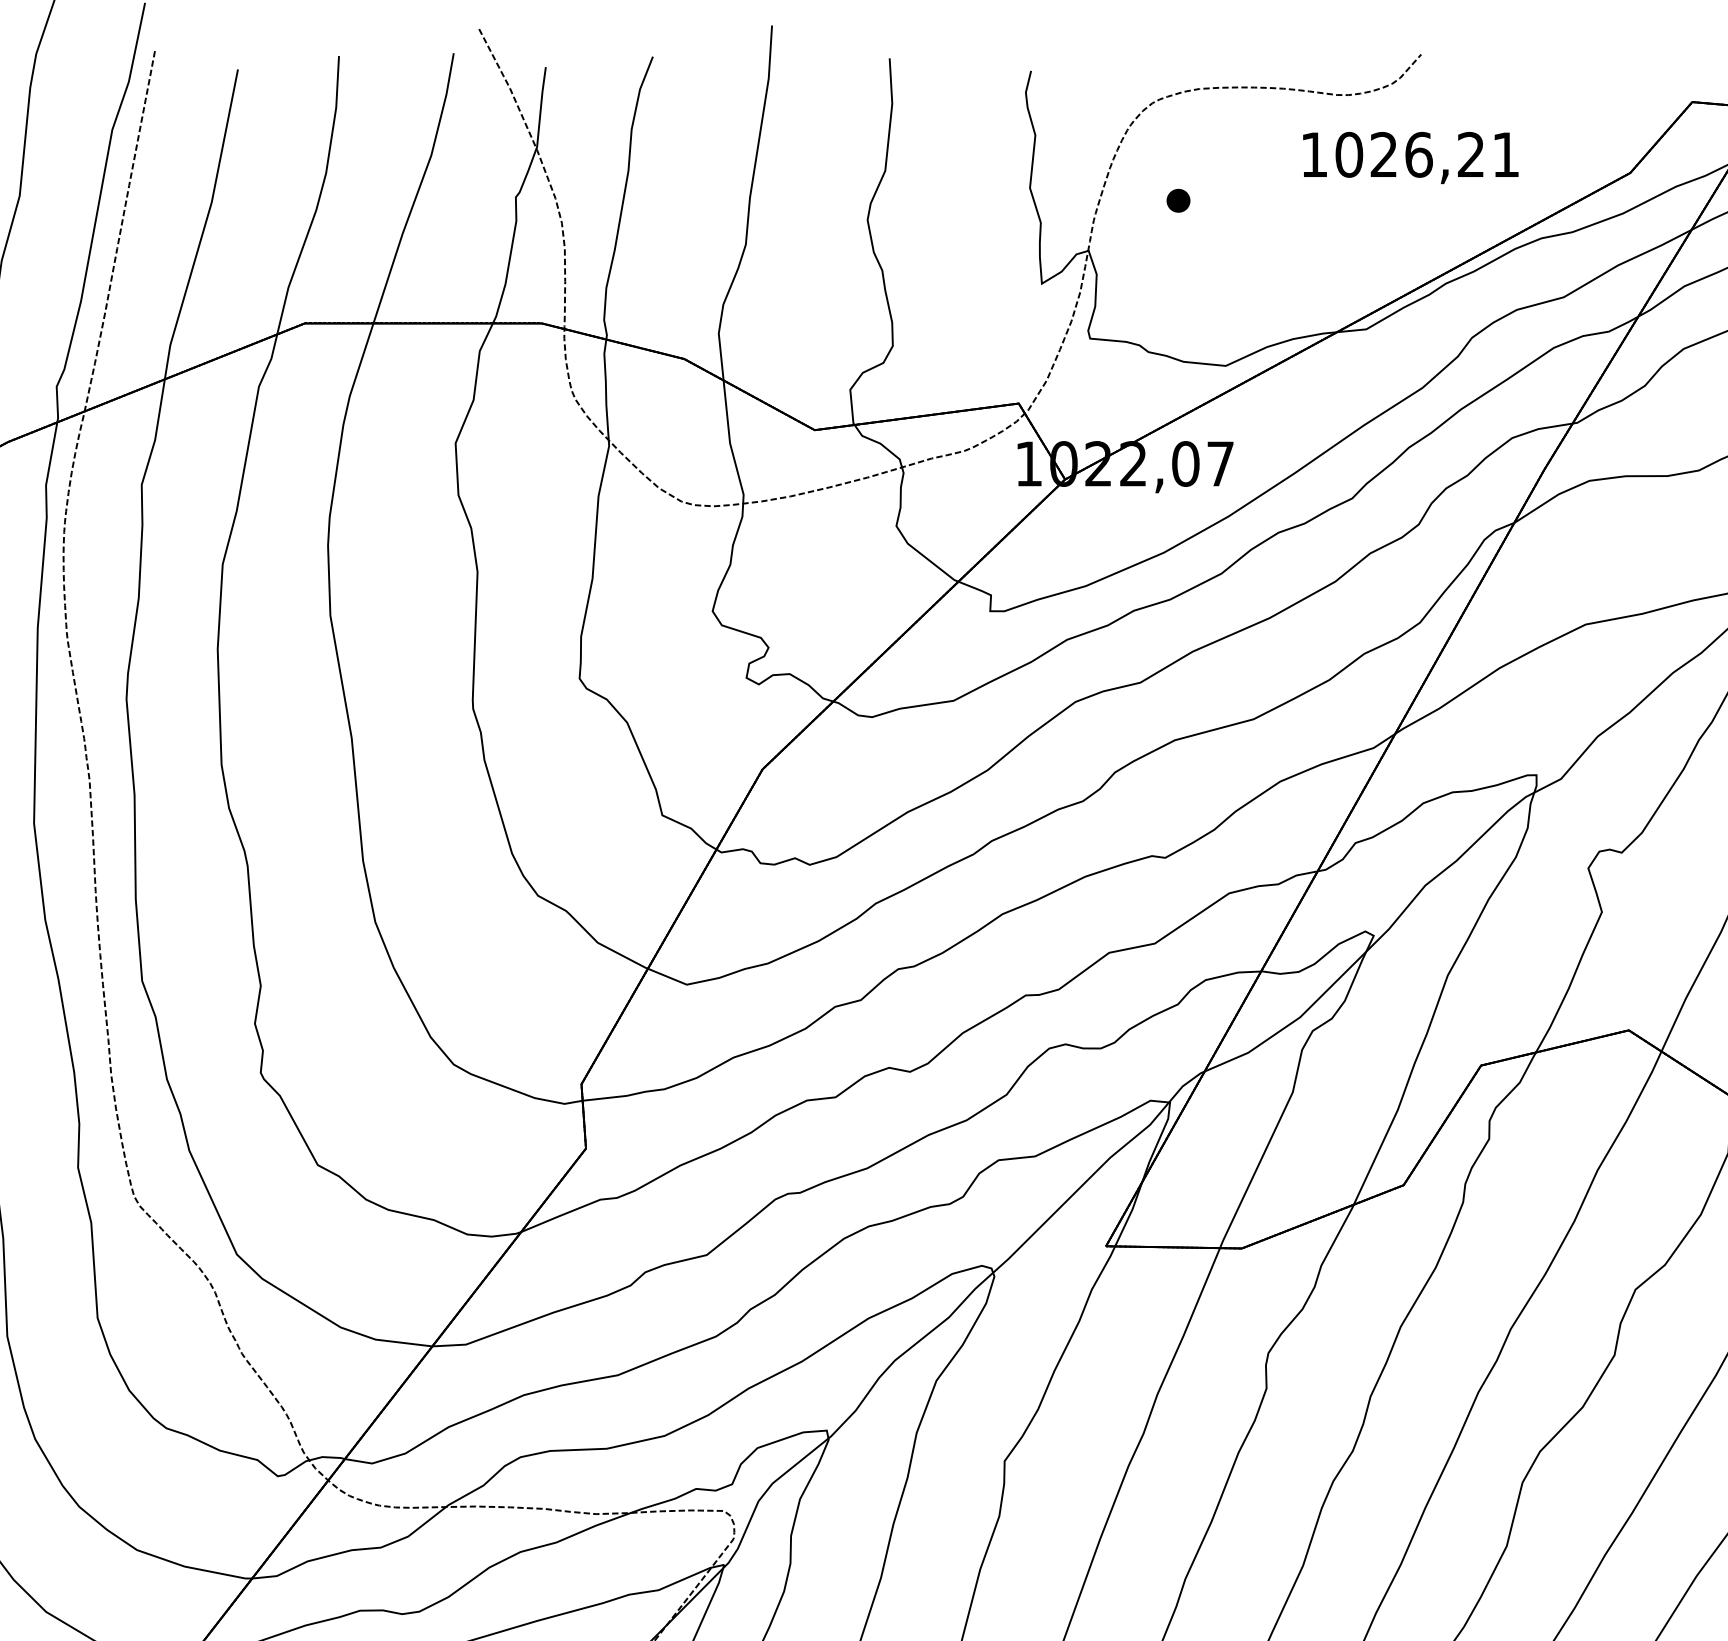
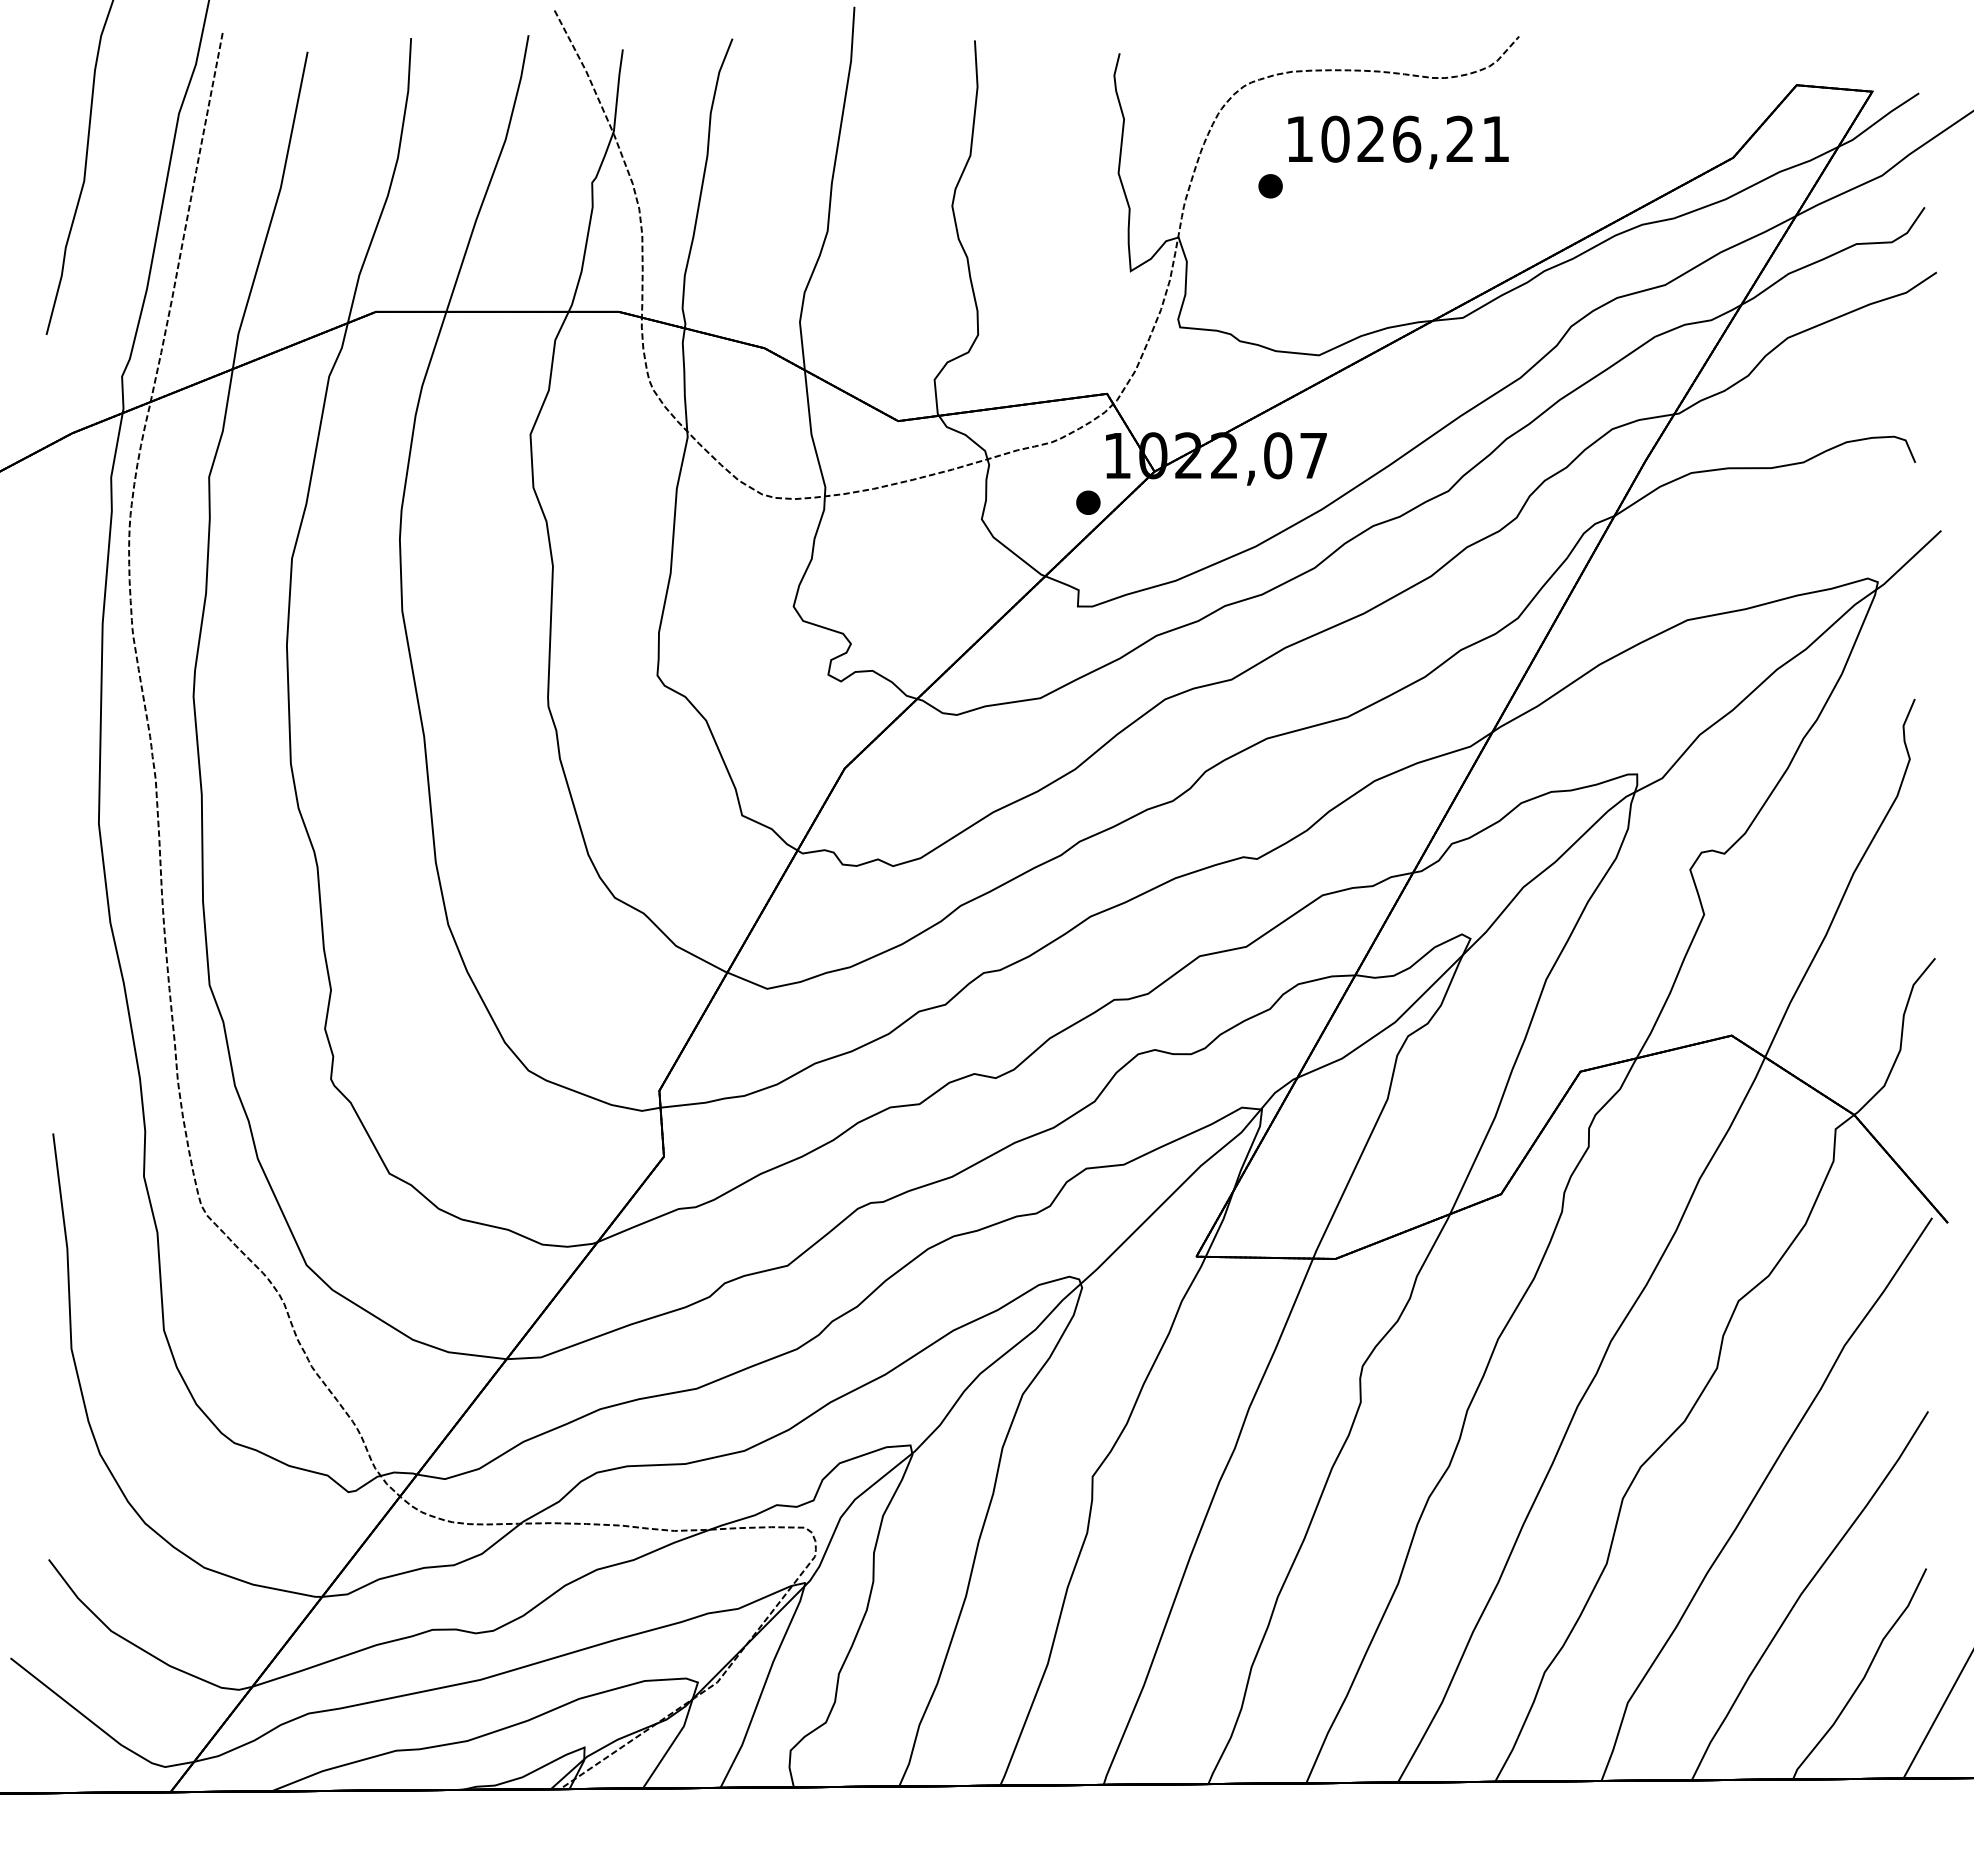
text: (1410, 158) -> (1398, 142), moved
part: (1000, 509) -> (1088, 502), added

